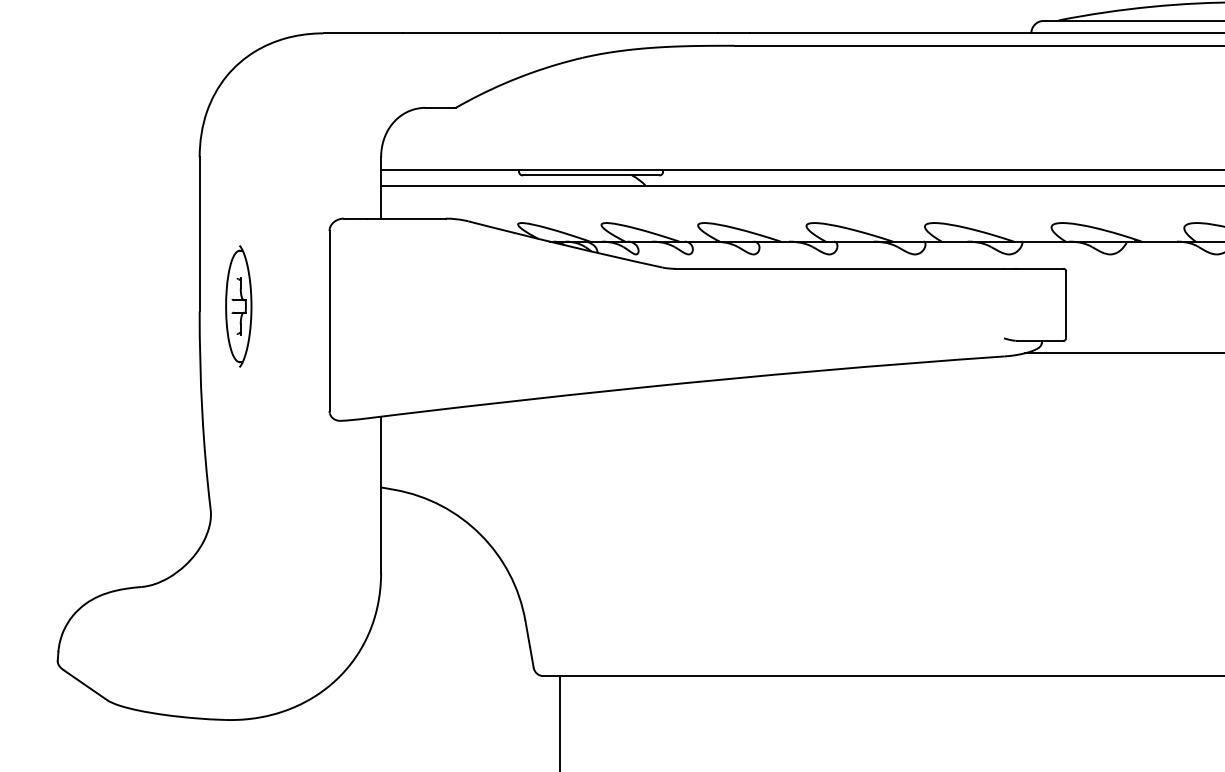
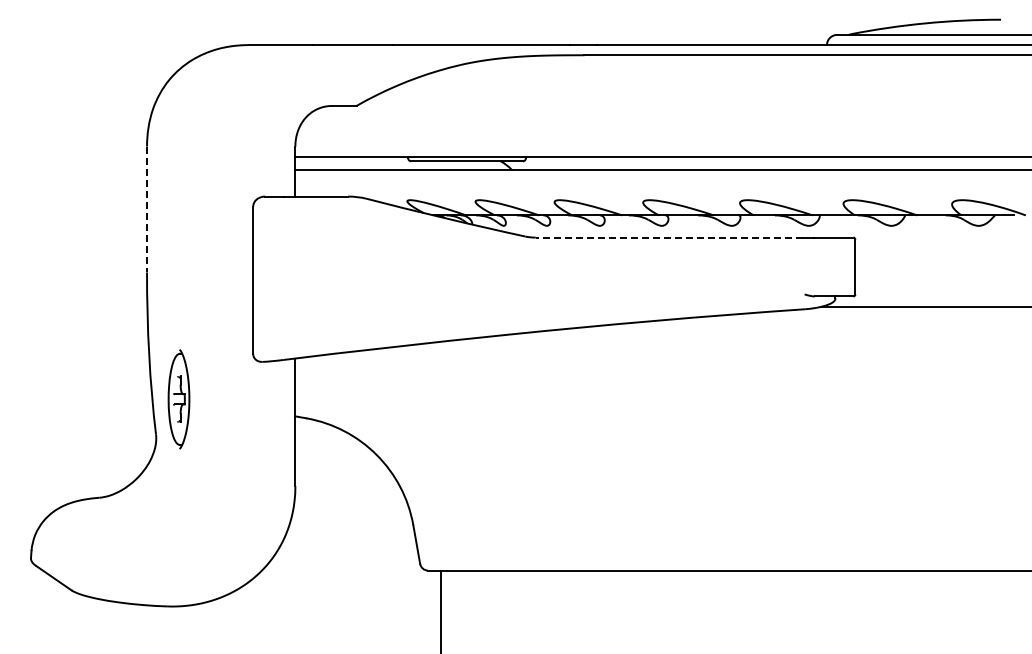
line: (200, 234) -> (147, 209), solid -> dashed
line: (838, 268) -> (669, 237), solid -> dashed
part: (238, 306) -> (178, 399), moved

